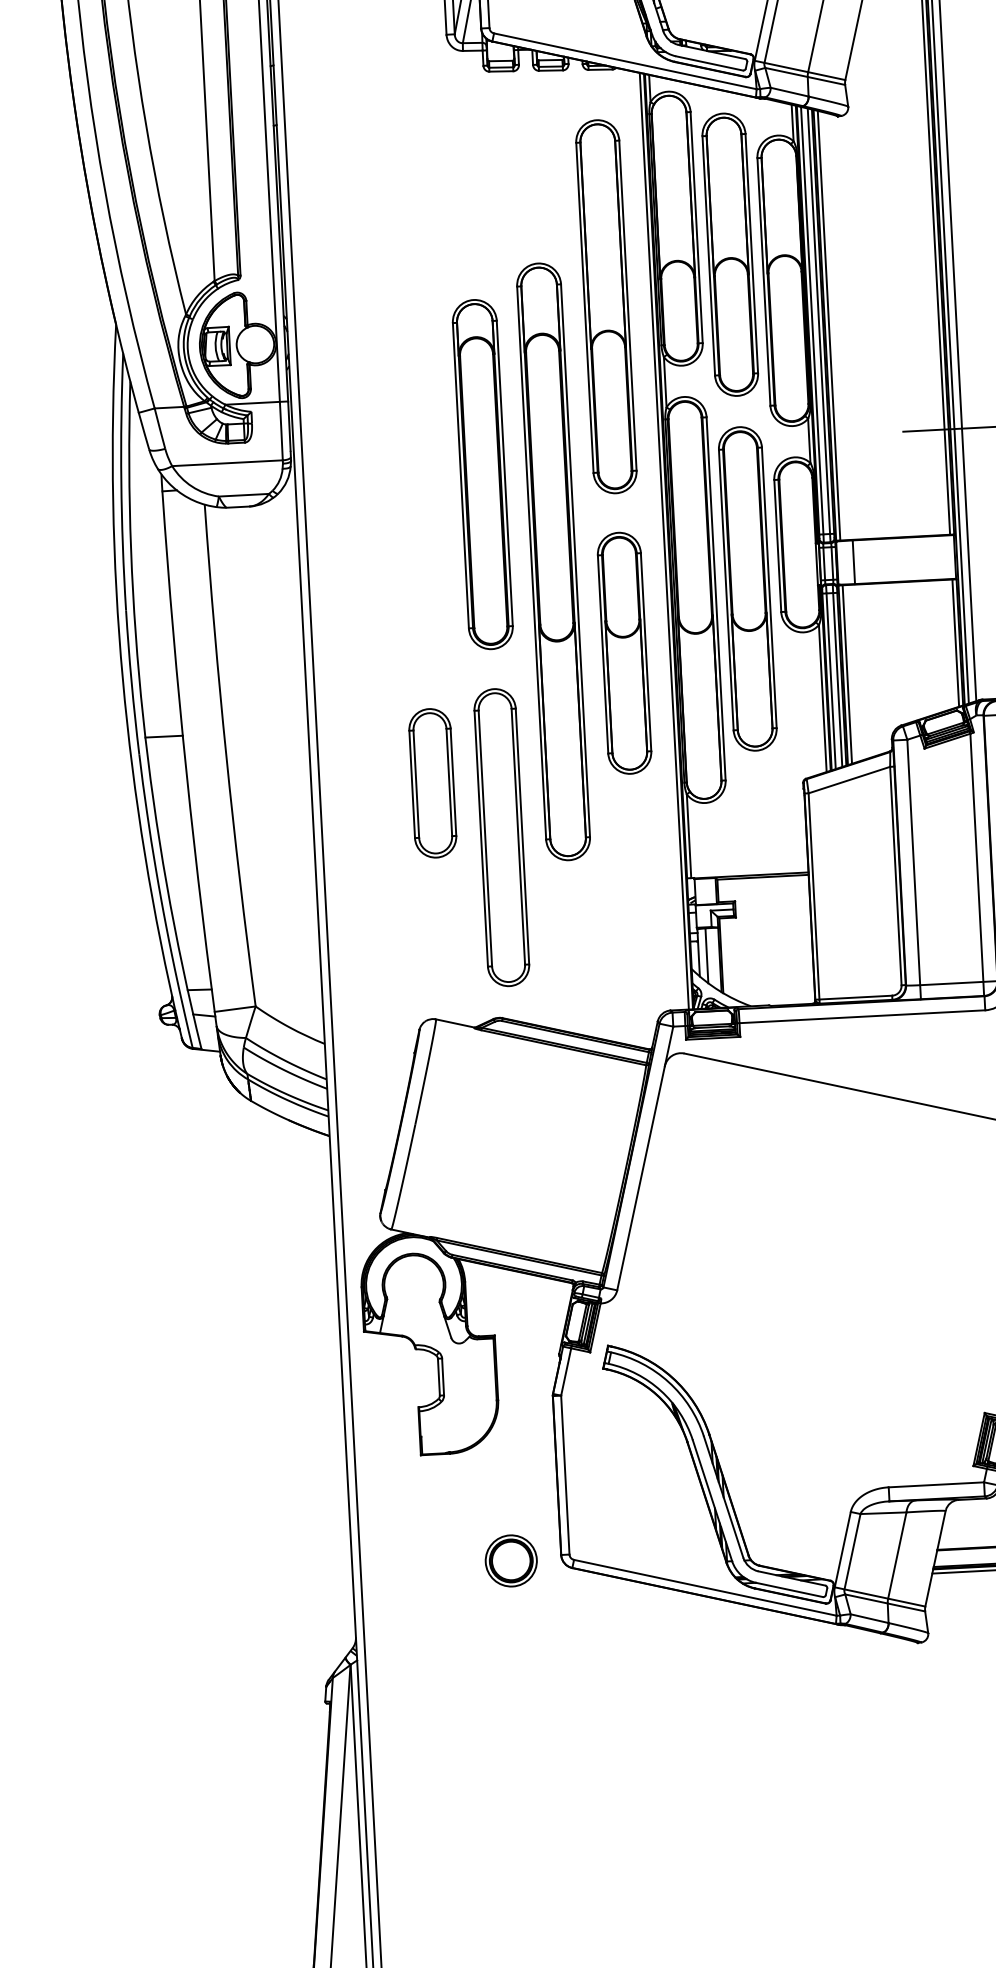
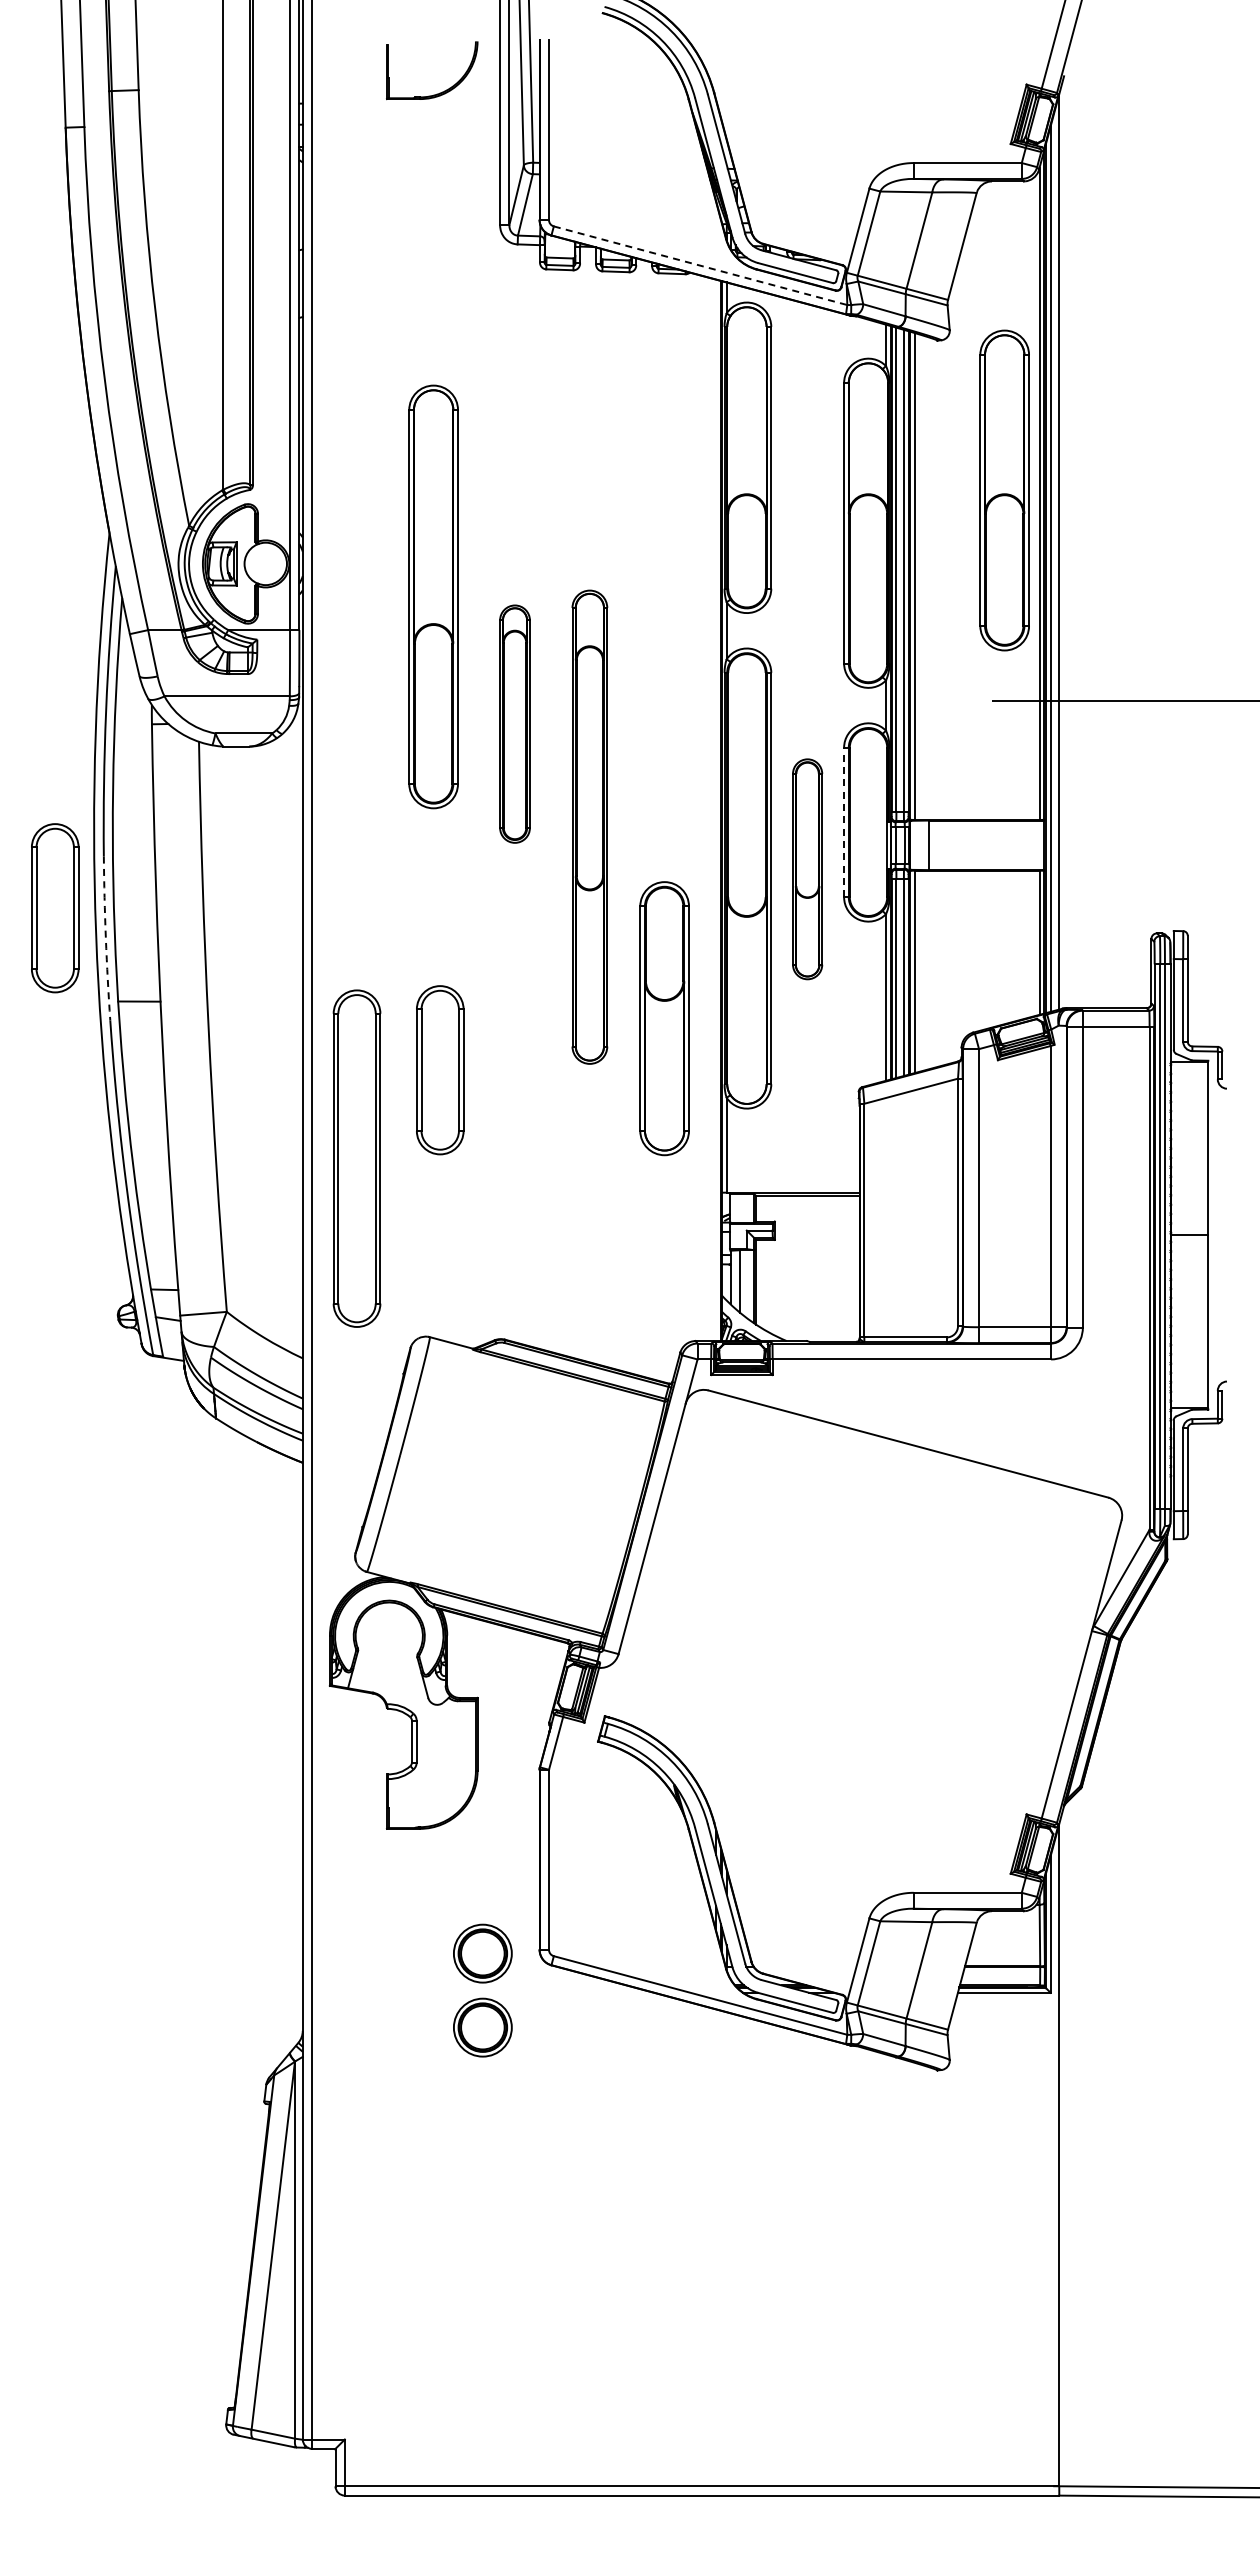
line: (625, 61) -> (700, 265), solid -> dashed
part: (730, 254) -> (1004, 490), moved
part: (606, 306) -> (433, 596), moved
part: (482, 473) -> (514, 723), size x0.6
line: (664, 541) -> (716, 810), removed
line: (778, 546) -> (844, 822), solid -> dashed
part: (553, 562) -> (589, 827), size x0.7
part: (747, 589) -> (807, 869), size x0.6
part: (624, 653) -> (664, 1018), moved
part: (85, 658) -> (55, 908), added
arc: (131, 682) -> (105, 938), solid -> dashed
part: (501, 837) -> (356, 1158), moved
part: (514, 1626) -> (482, 2027), added

